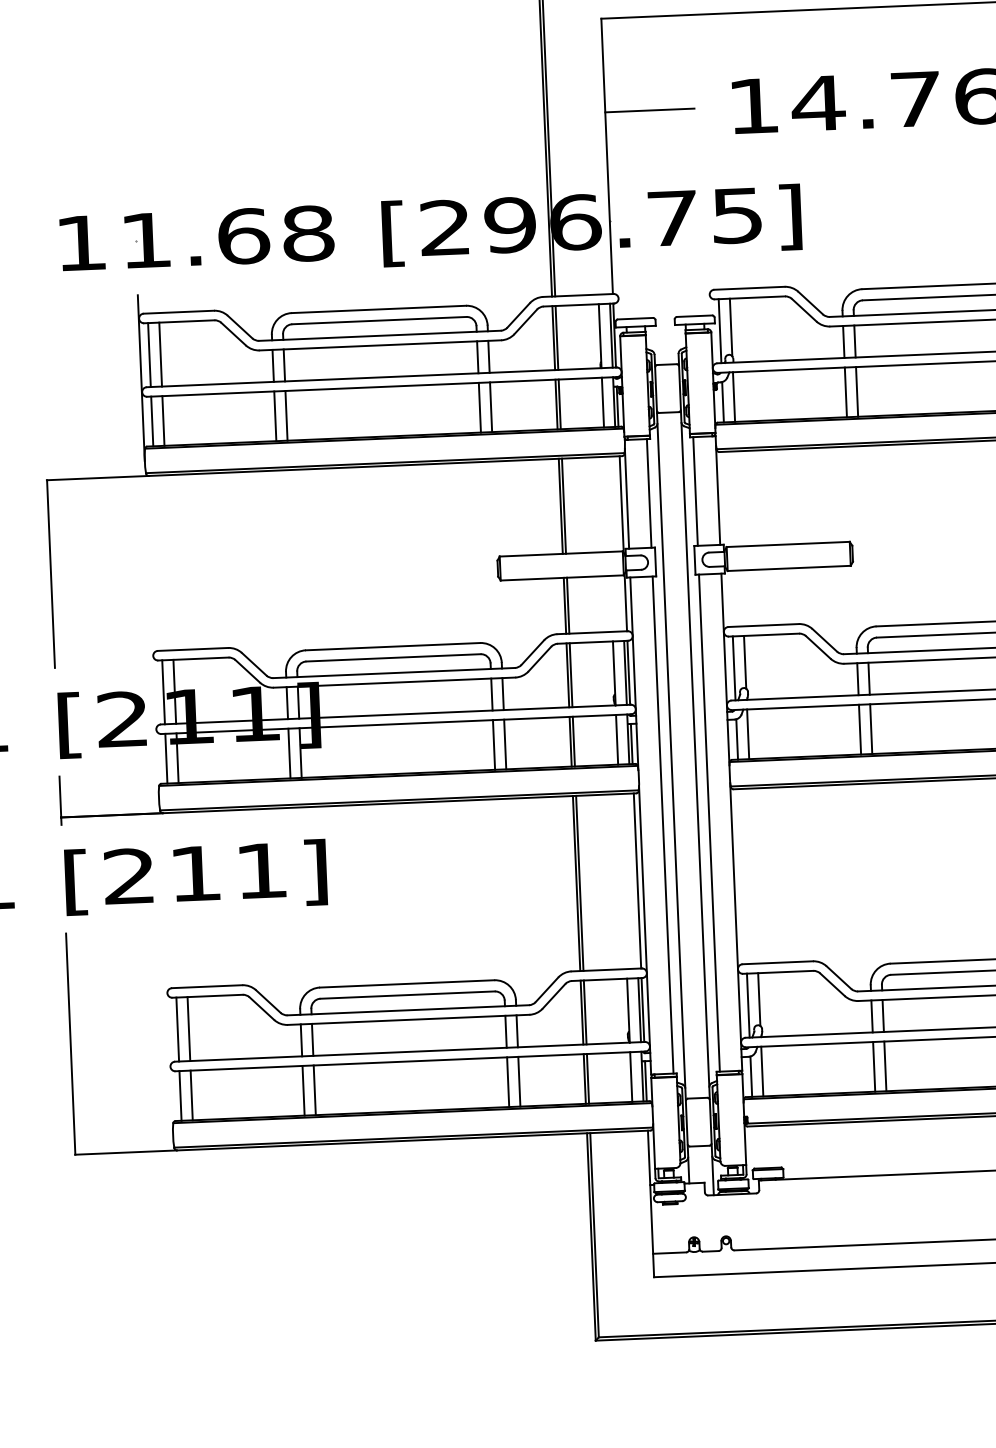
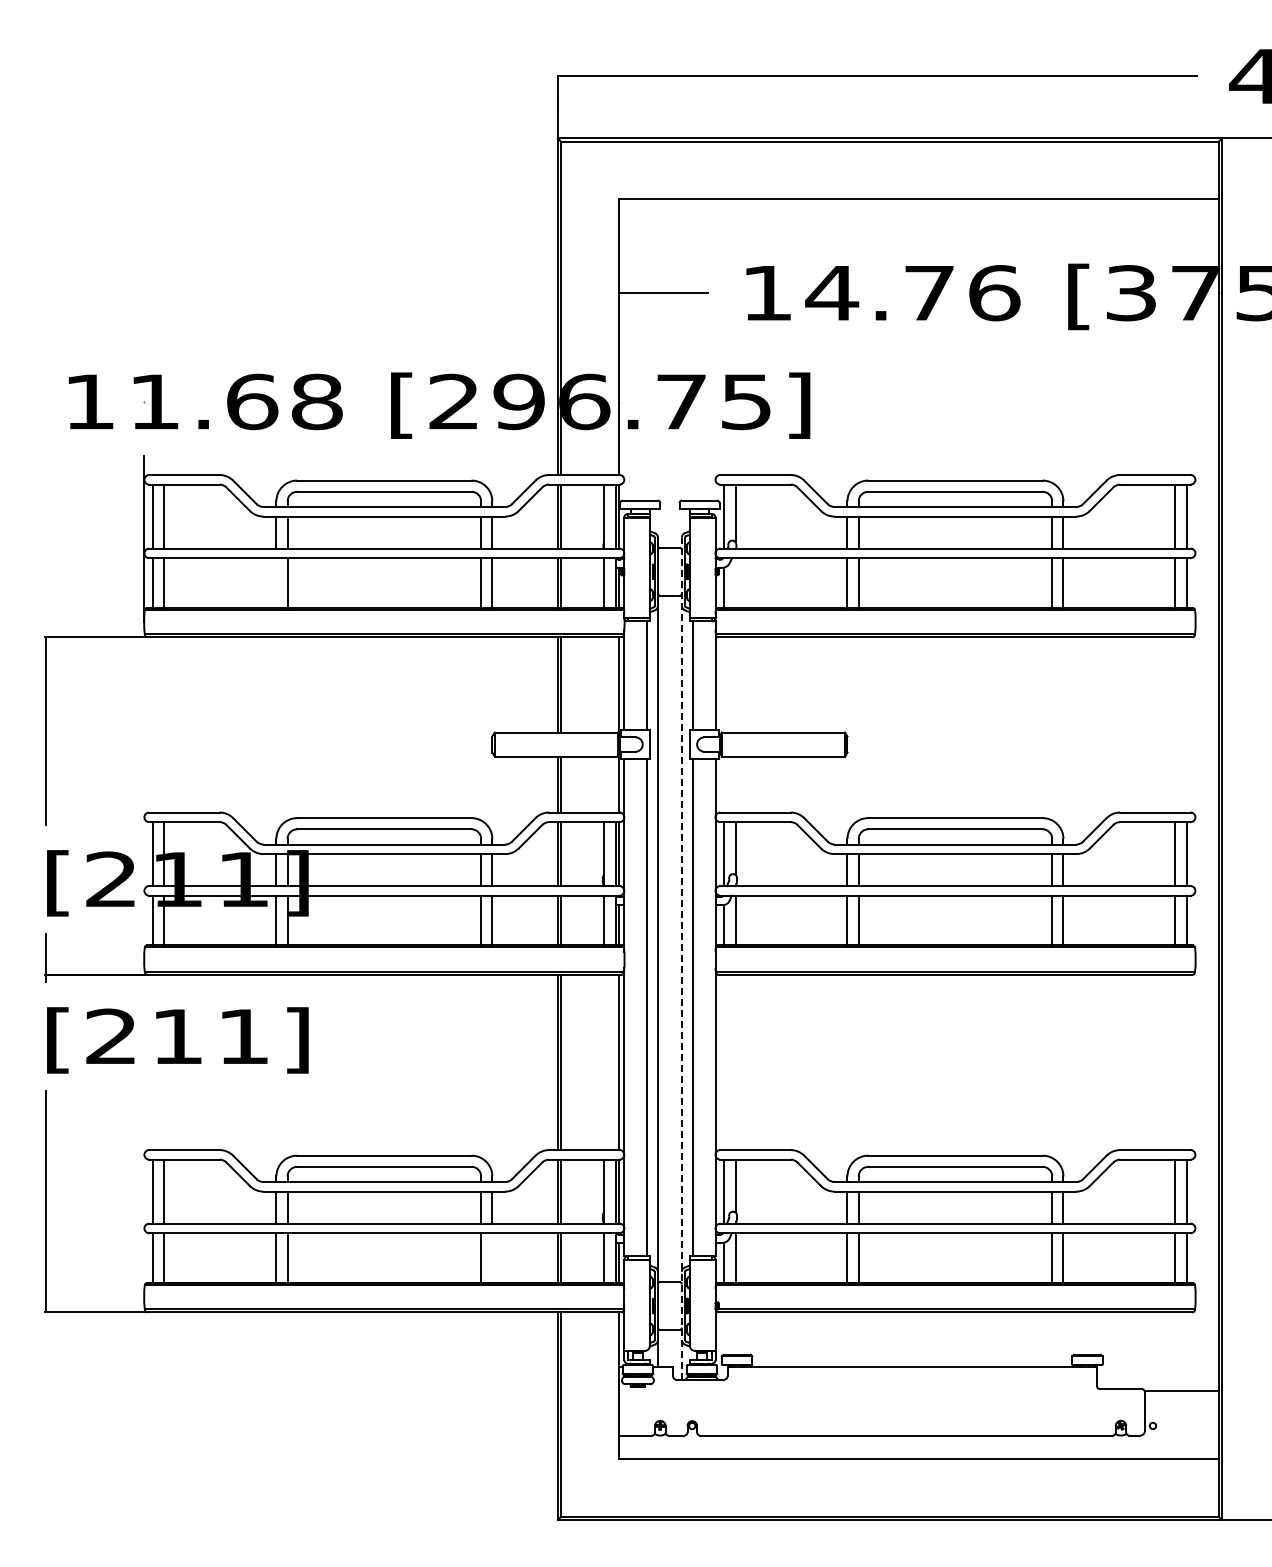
line: (733, 396) -> (735, 582), removed
line: (275, 415) -> (276, 582), removed
line: (695, 774) -> (681, 958), solid -> dashed
line: (519, 1081) -> (492, 1257), removed

